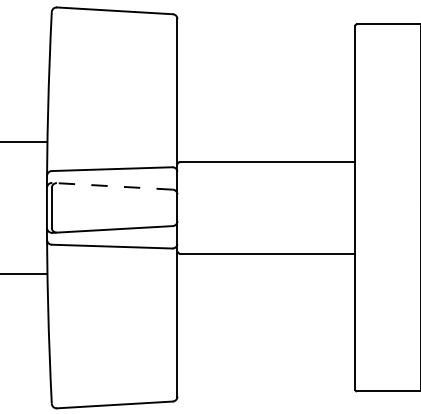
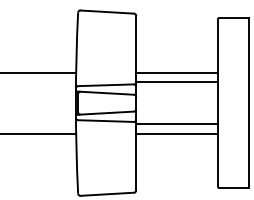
line: (266, 141) -> (177, 72), added
line: (113, 186) -> (106, 93), dashed -> solid
line: (266, 273) -> (177, 133), added

